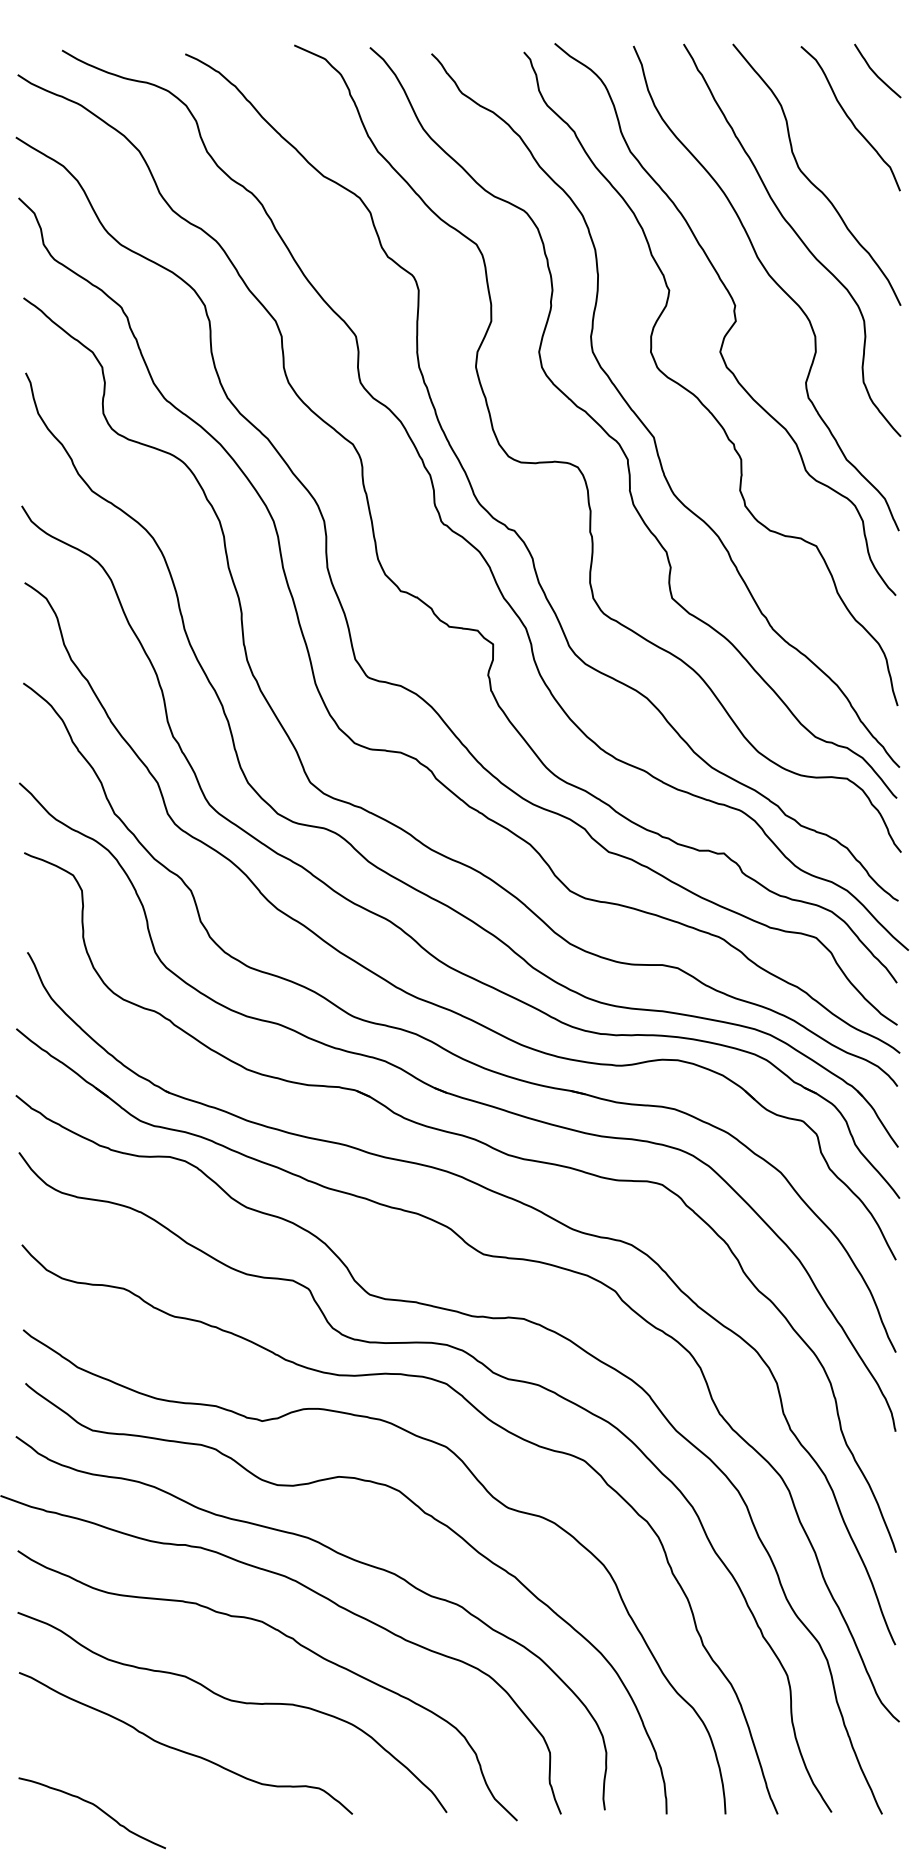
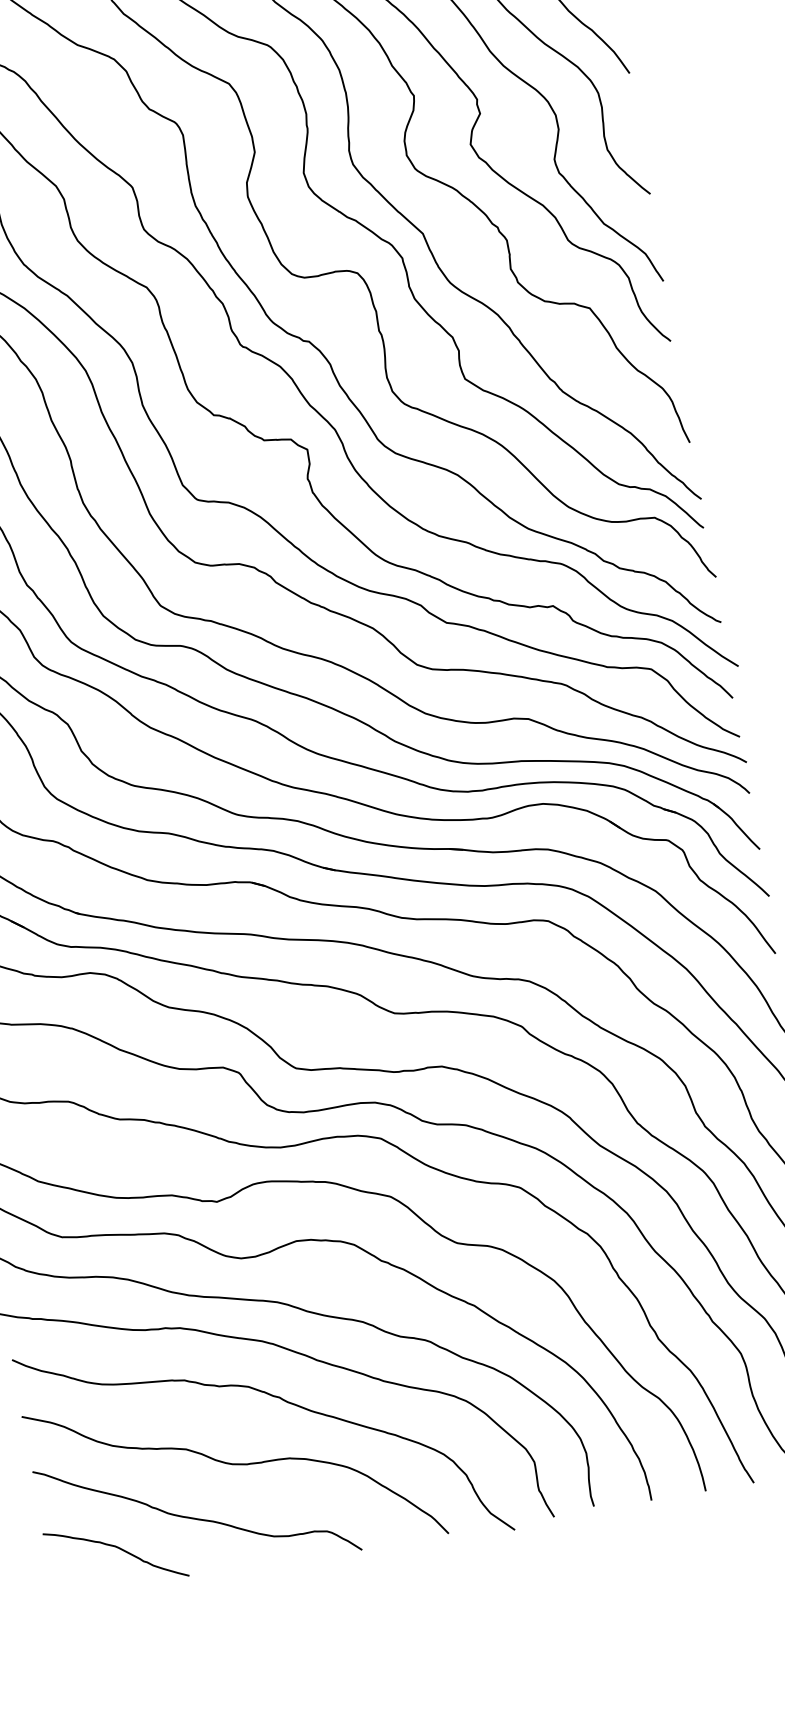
curve: (94, 1806) -> (117, 1548), moved

